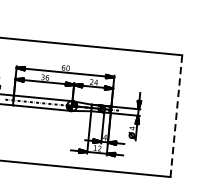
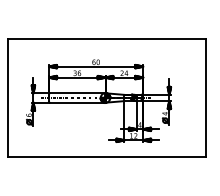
line: (176, 116) -> (206, 98), dashed -> solid

